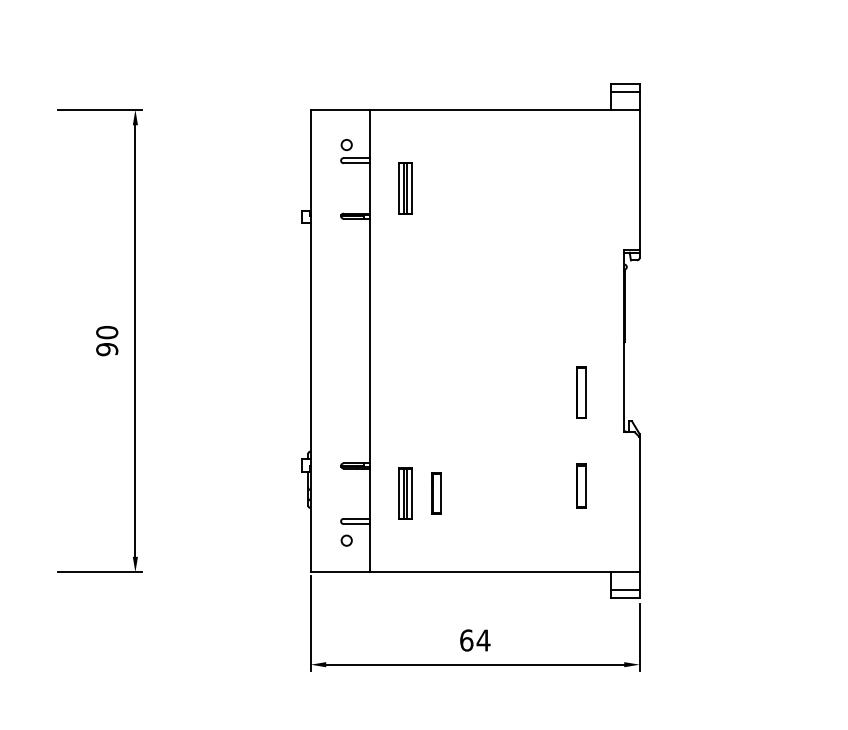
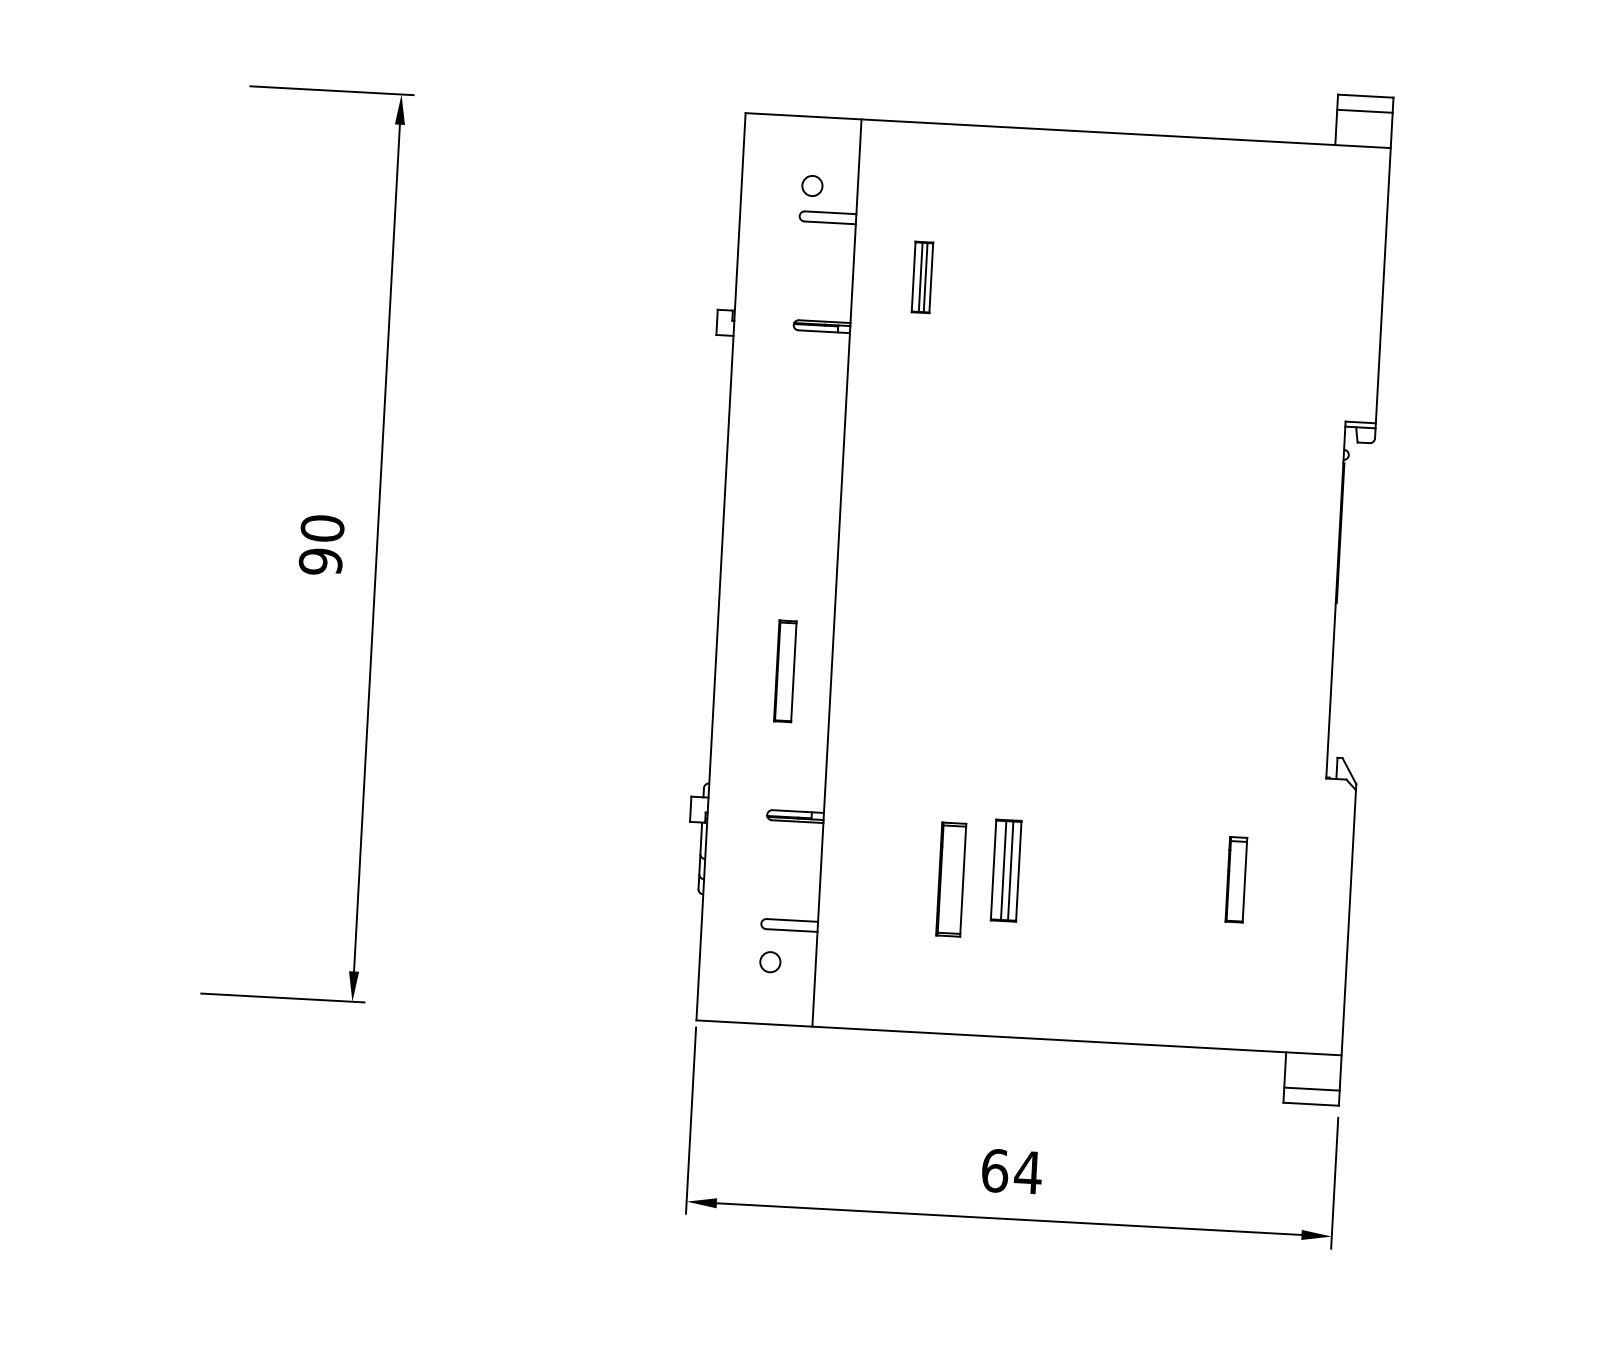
part: (405, 188) -> (923, 277), size x0.7
part: (581, 392) -> (785, 671), moved
part: (405, 493) -> (1007, 870), moved
part: (436, 493) -> (951, 879), size x1.4

